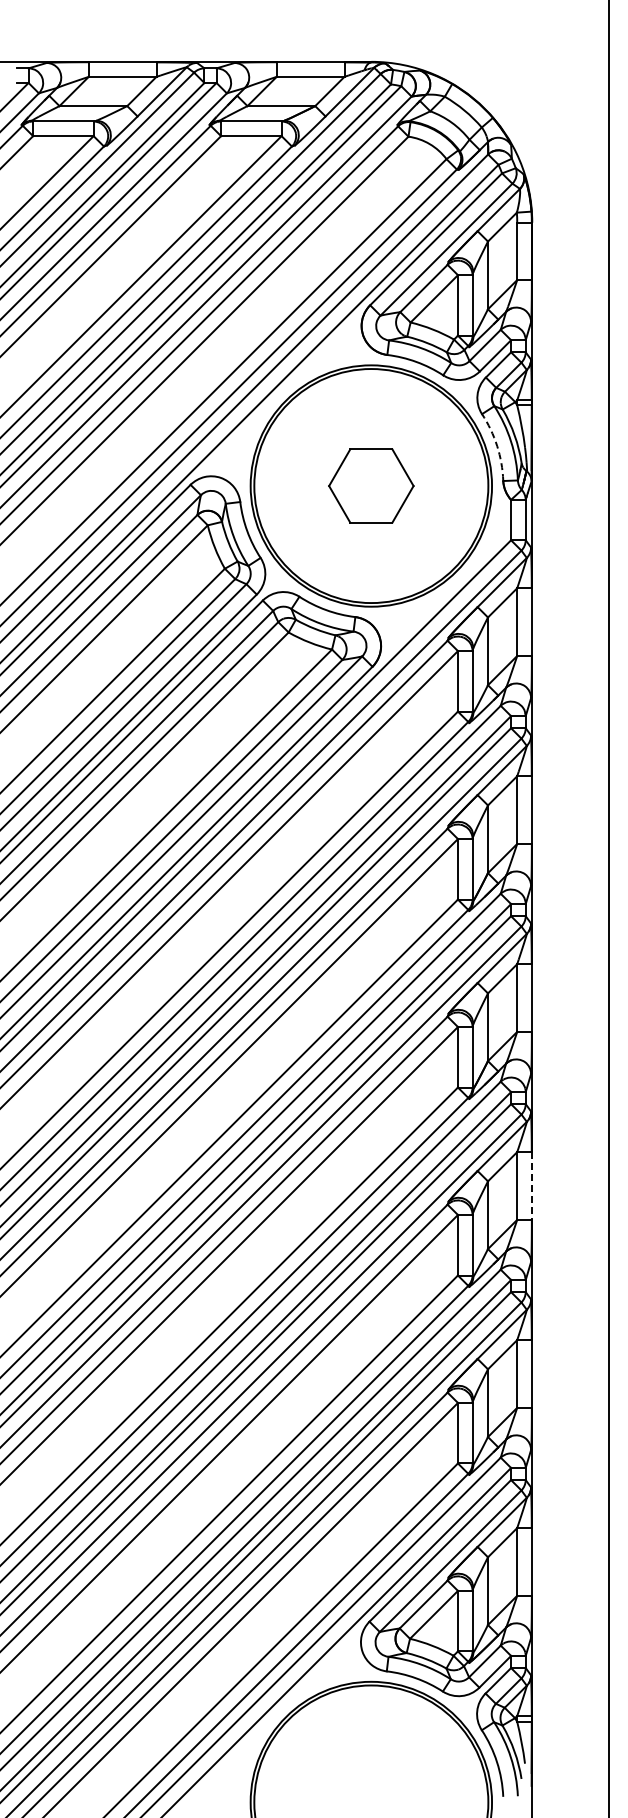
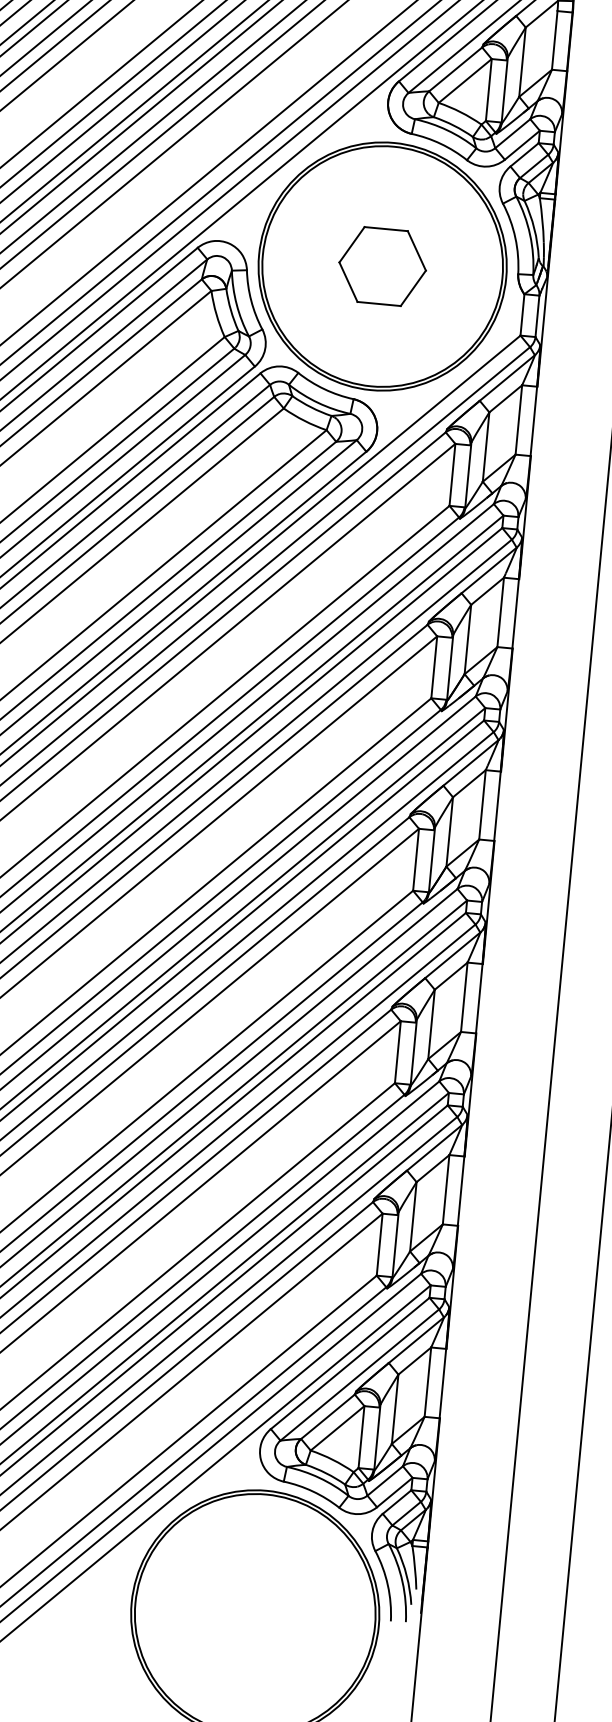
arc: (497, 446) -> (515, 238), dashed -> solid
line: (531, 1185) -> (478, 998), dashed -> solid

